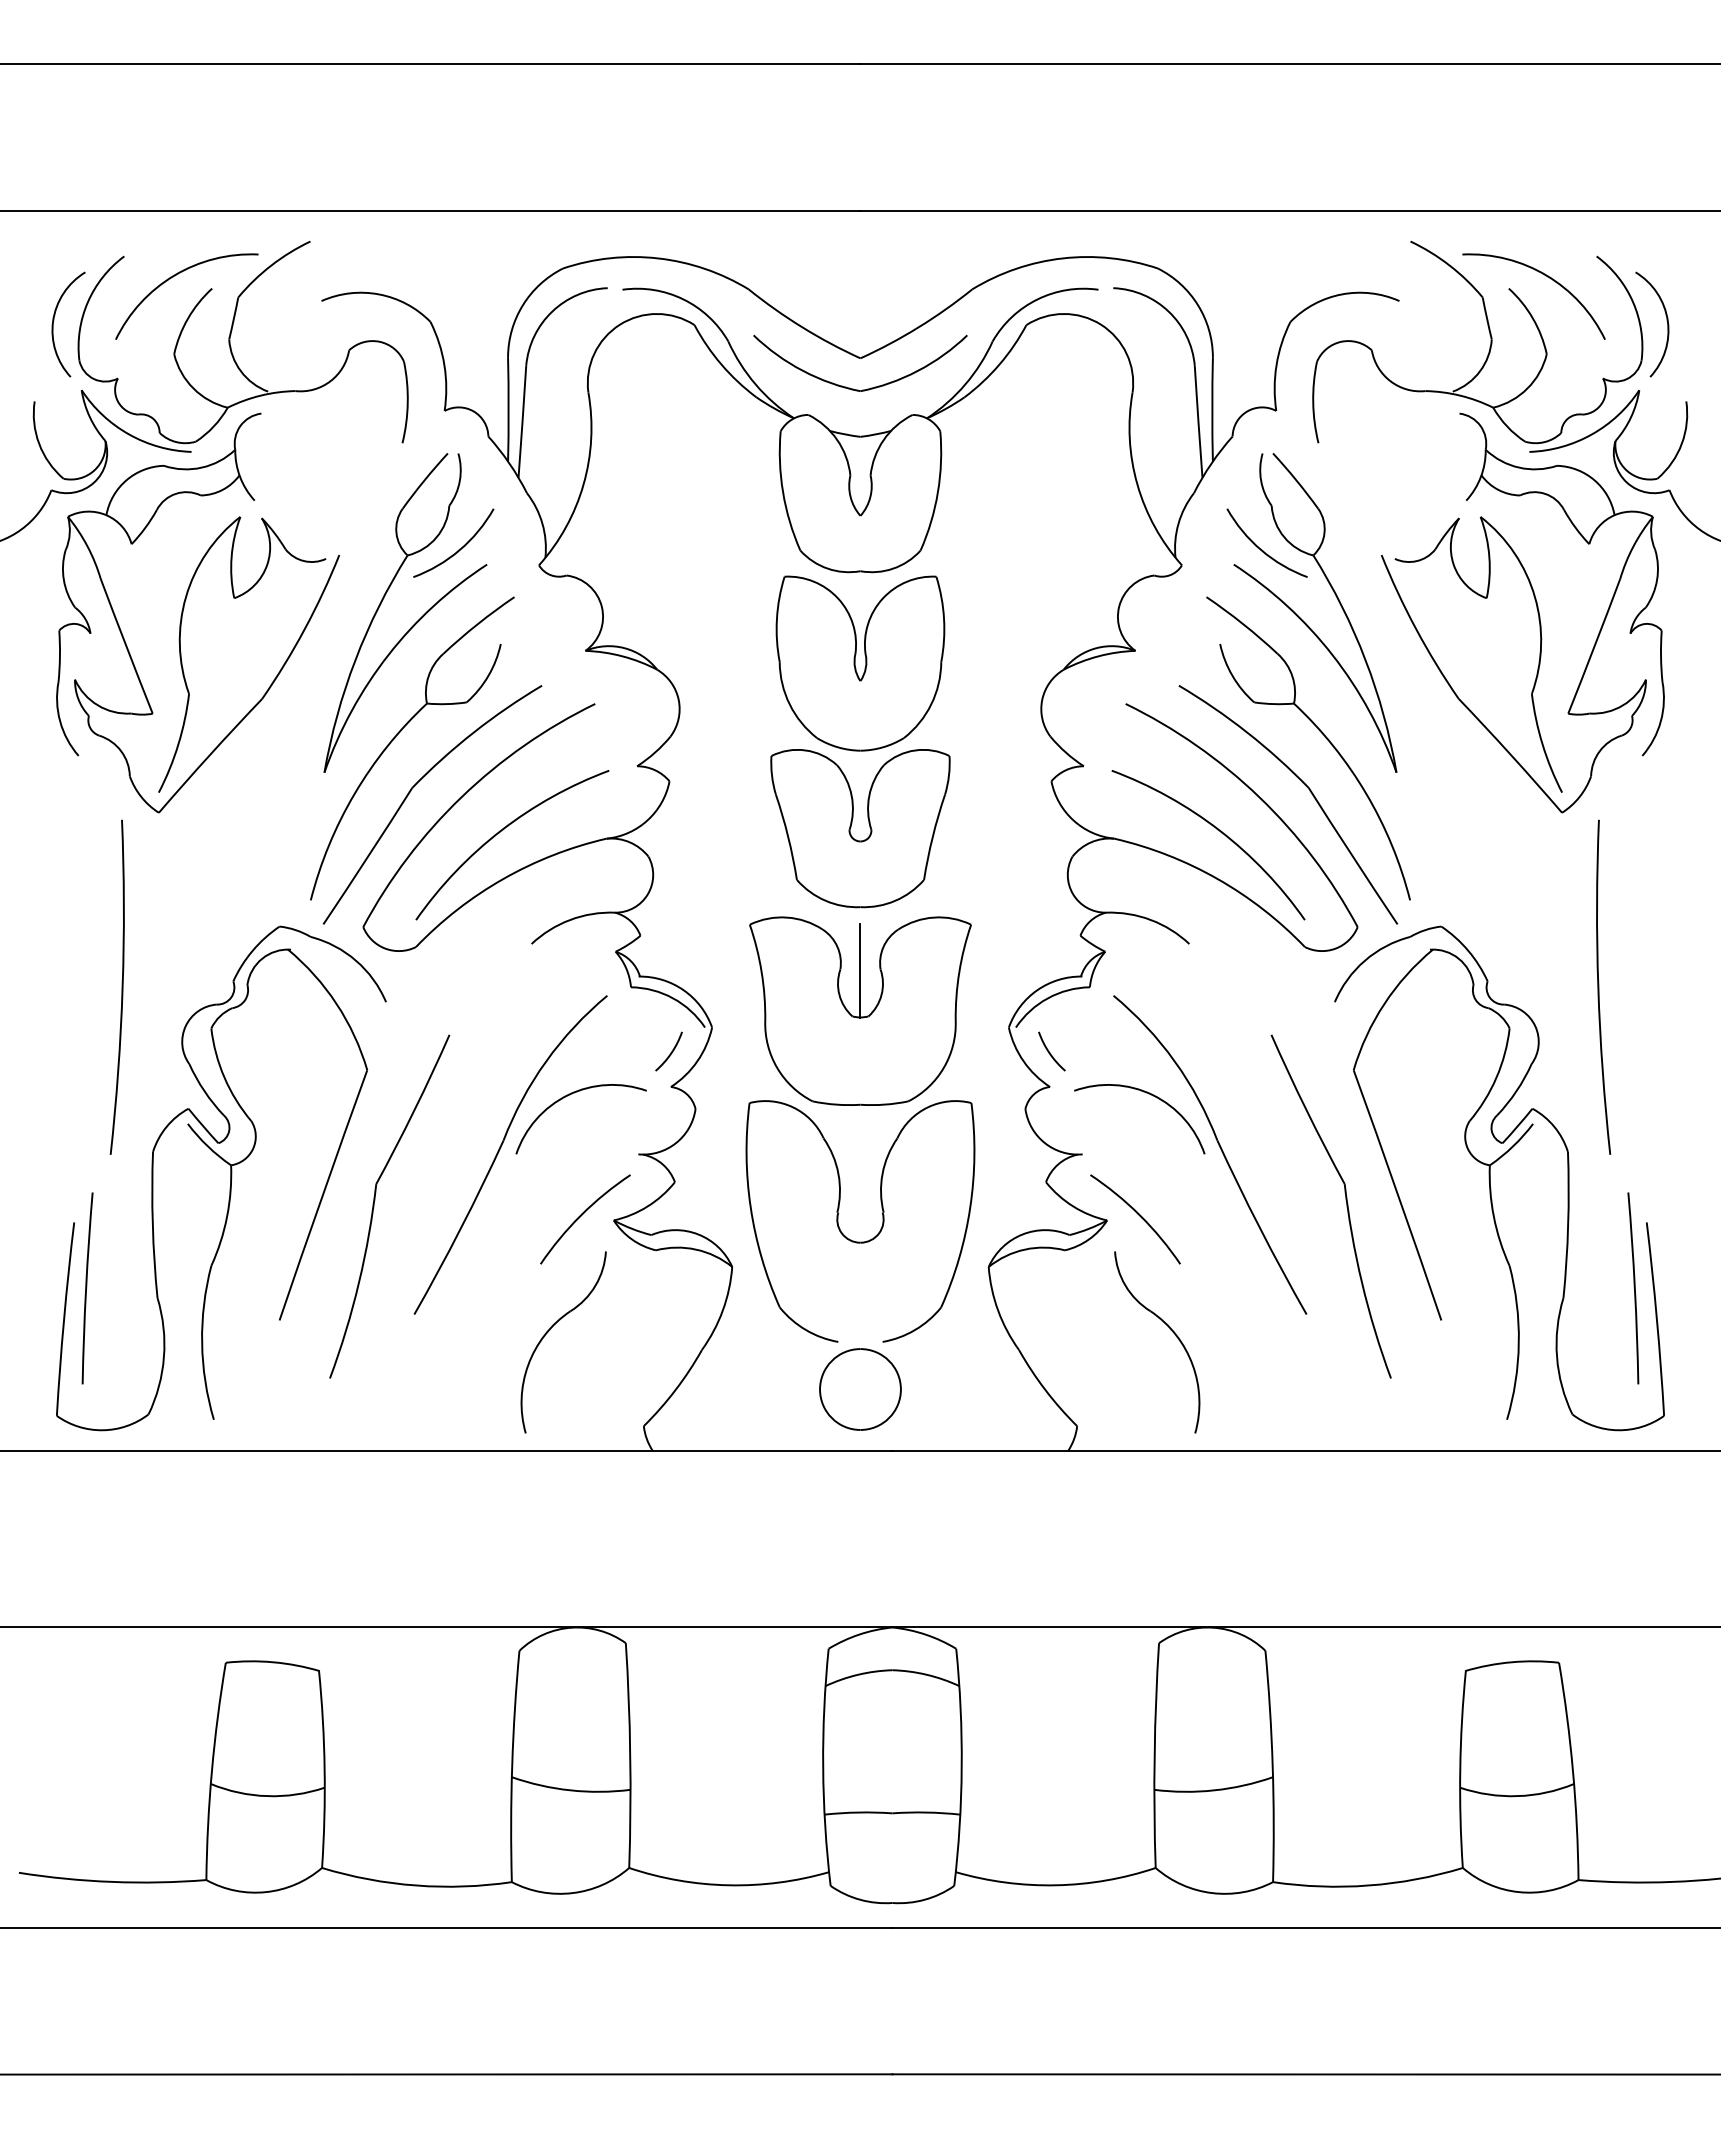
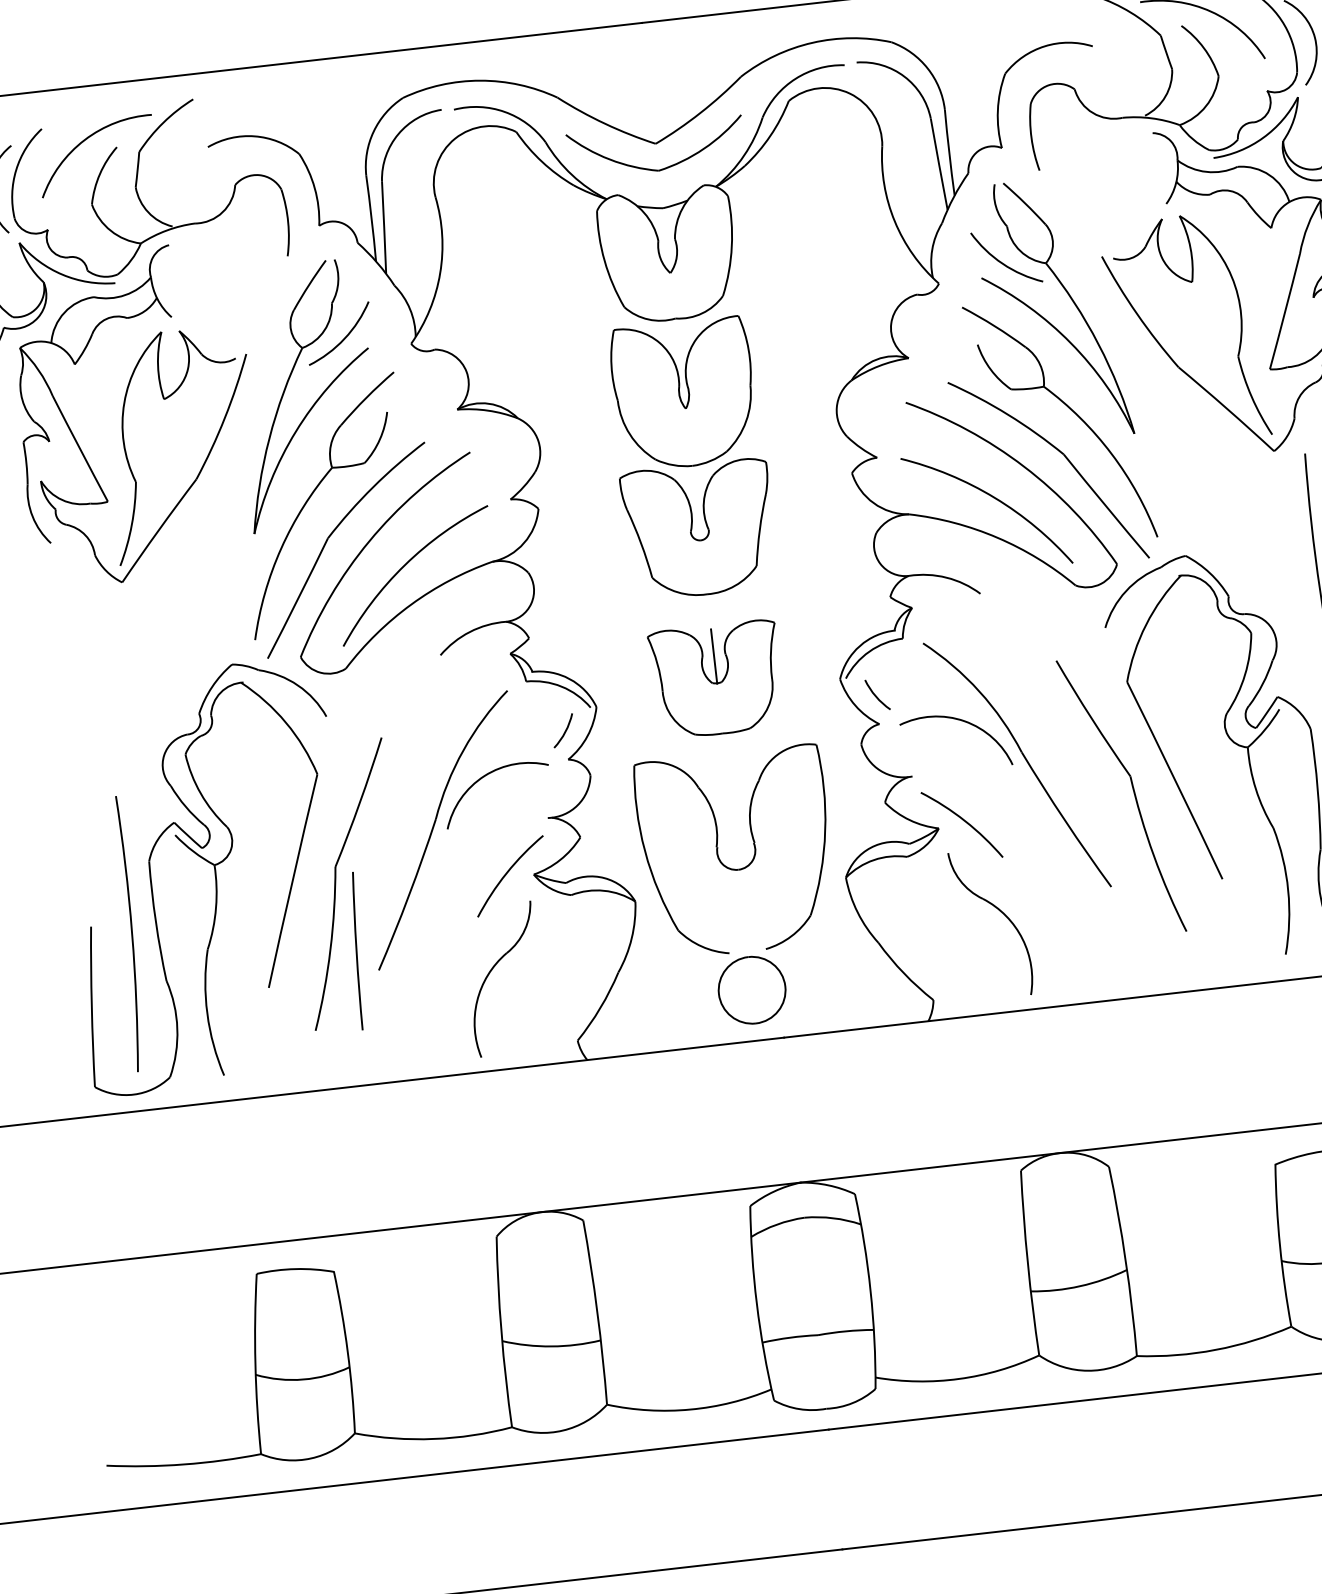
arc: (121, 986) -> (131, 932), moved
part: (860, 1010) -> (716, 679), size x0.7
arc: (87, 1287) -> (357, 950), moved

